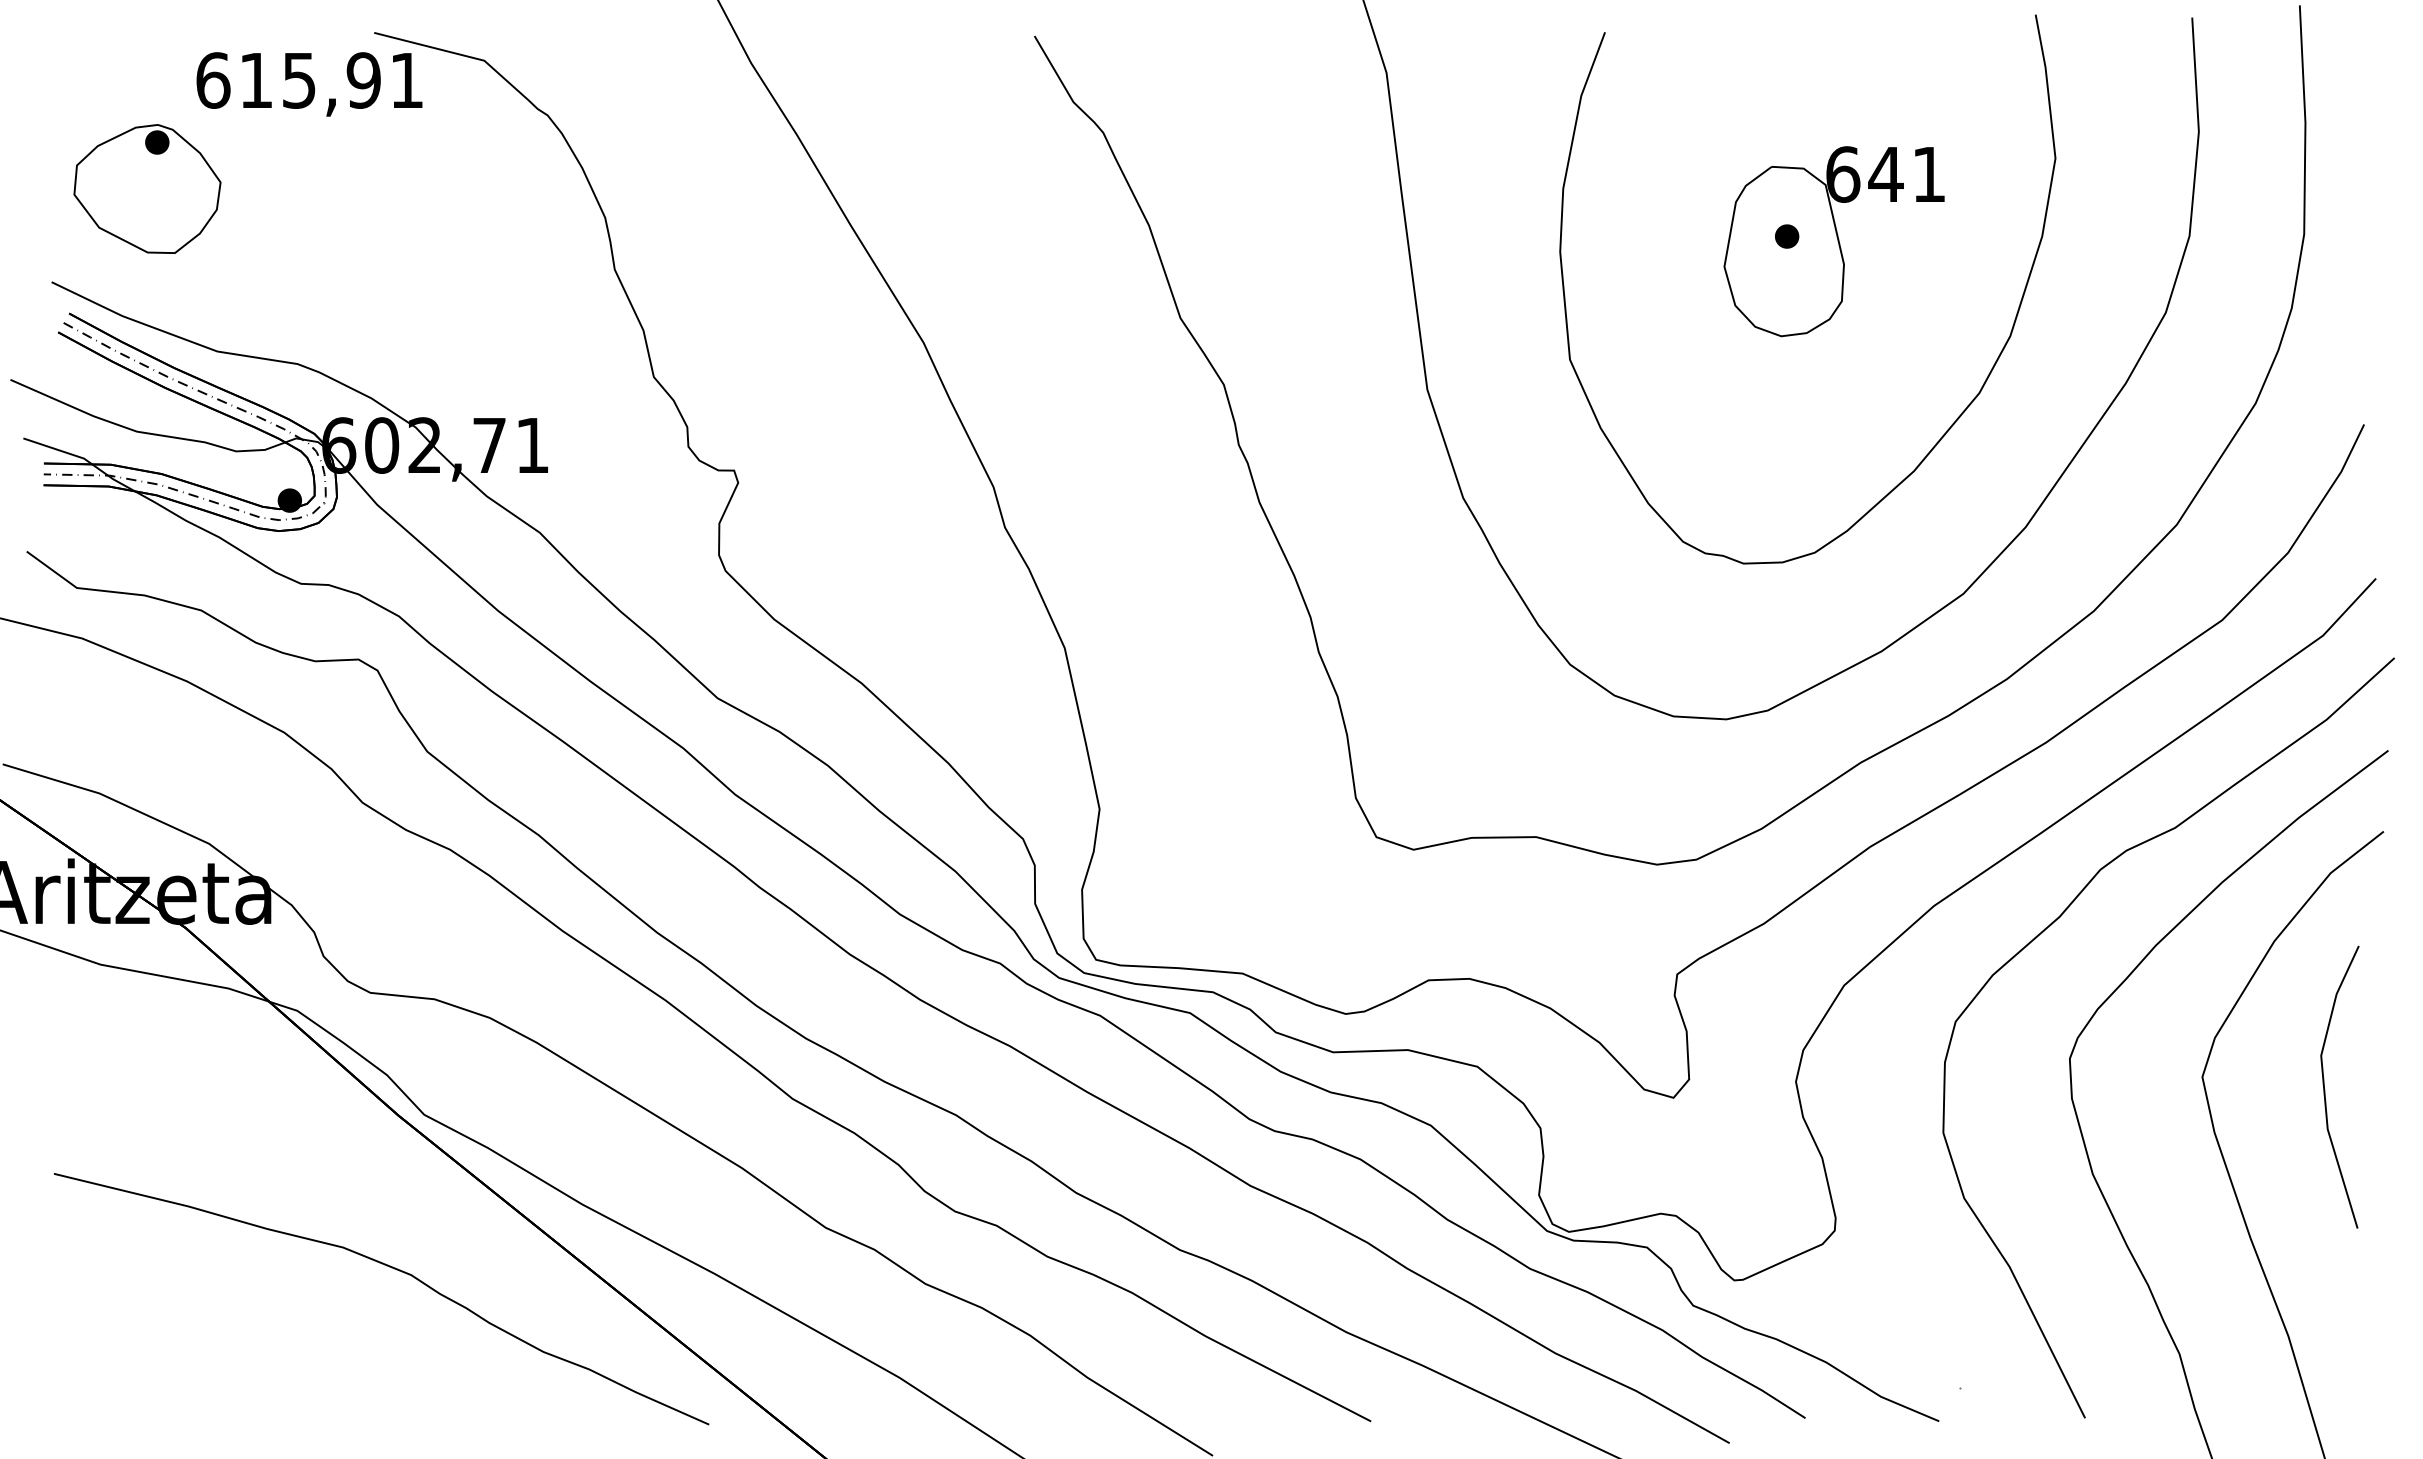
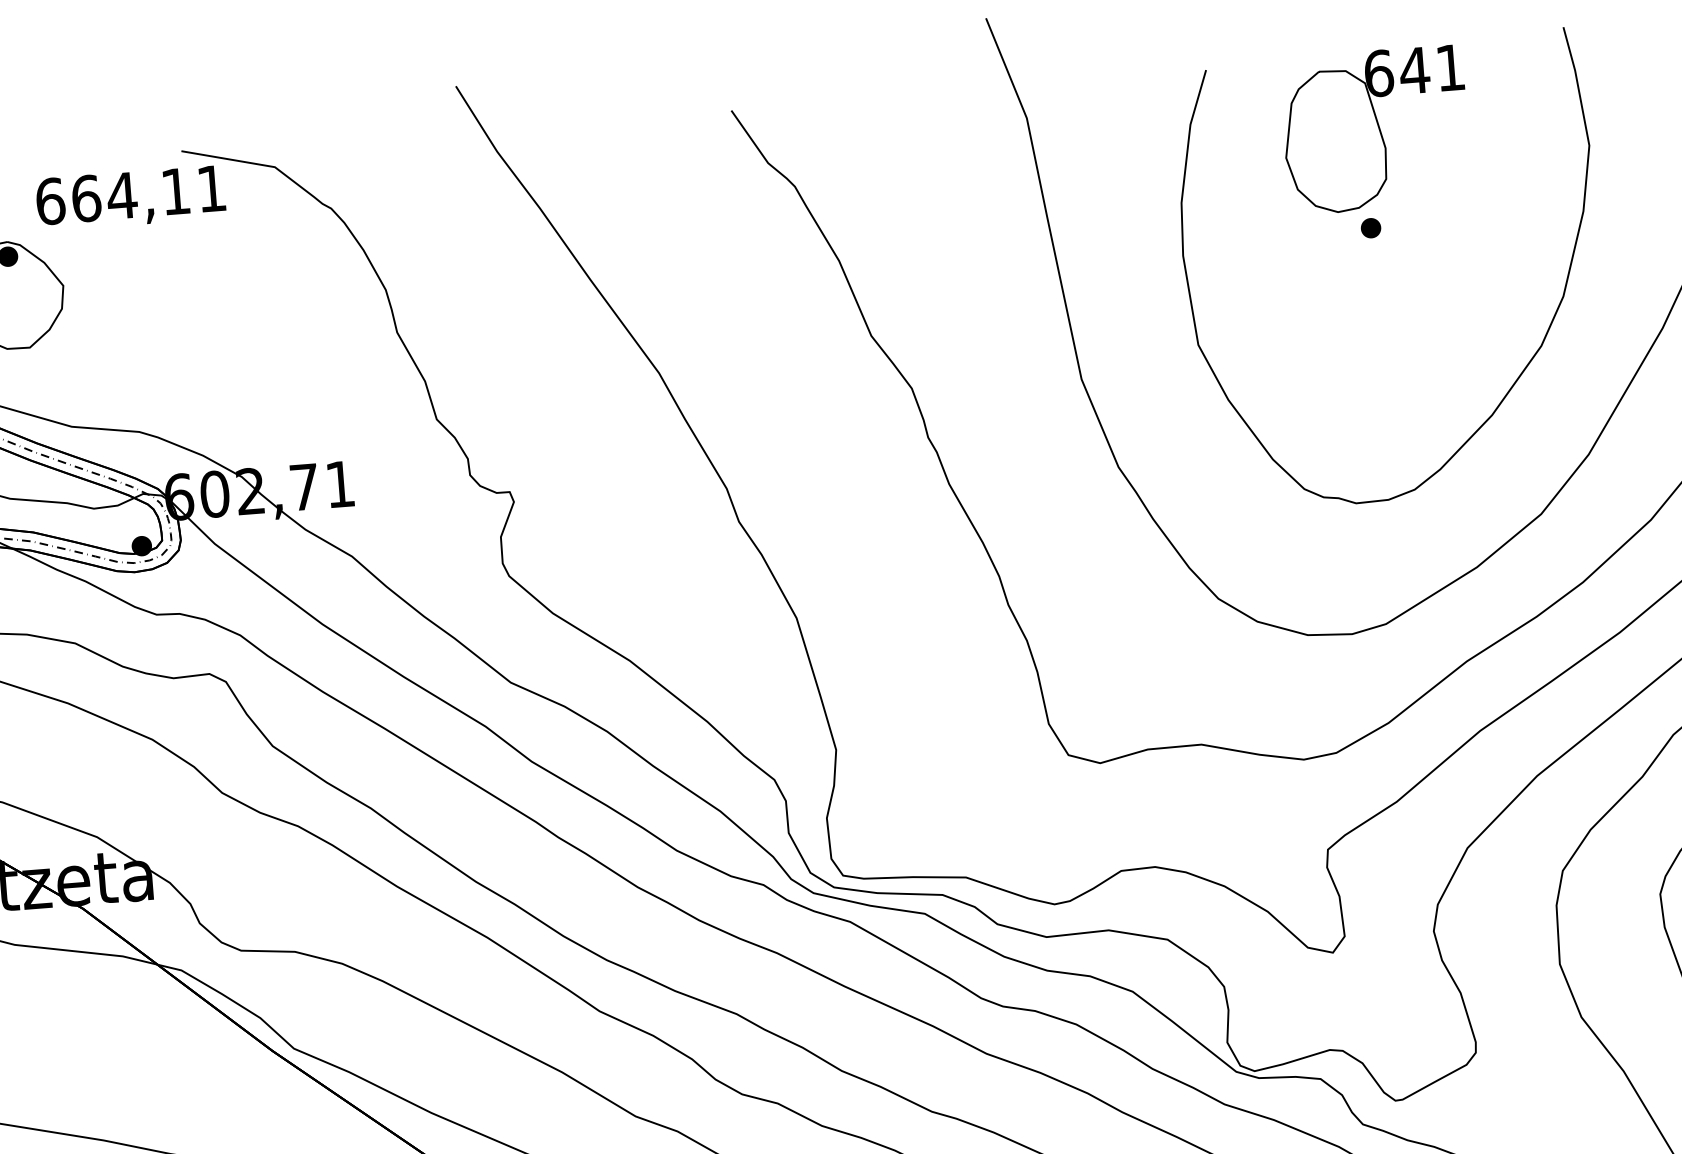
text: (309, 80) -> (130, 195), 615,91 -> 664,11
part: (1833, 241) -> (1375, 129), moved

